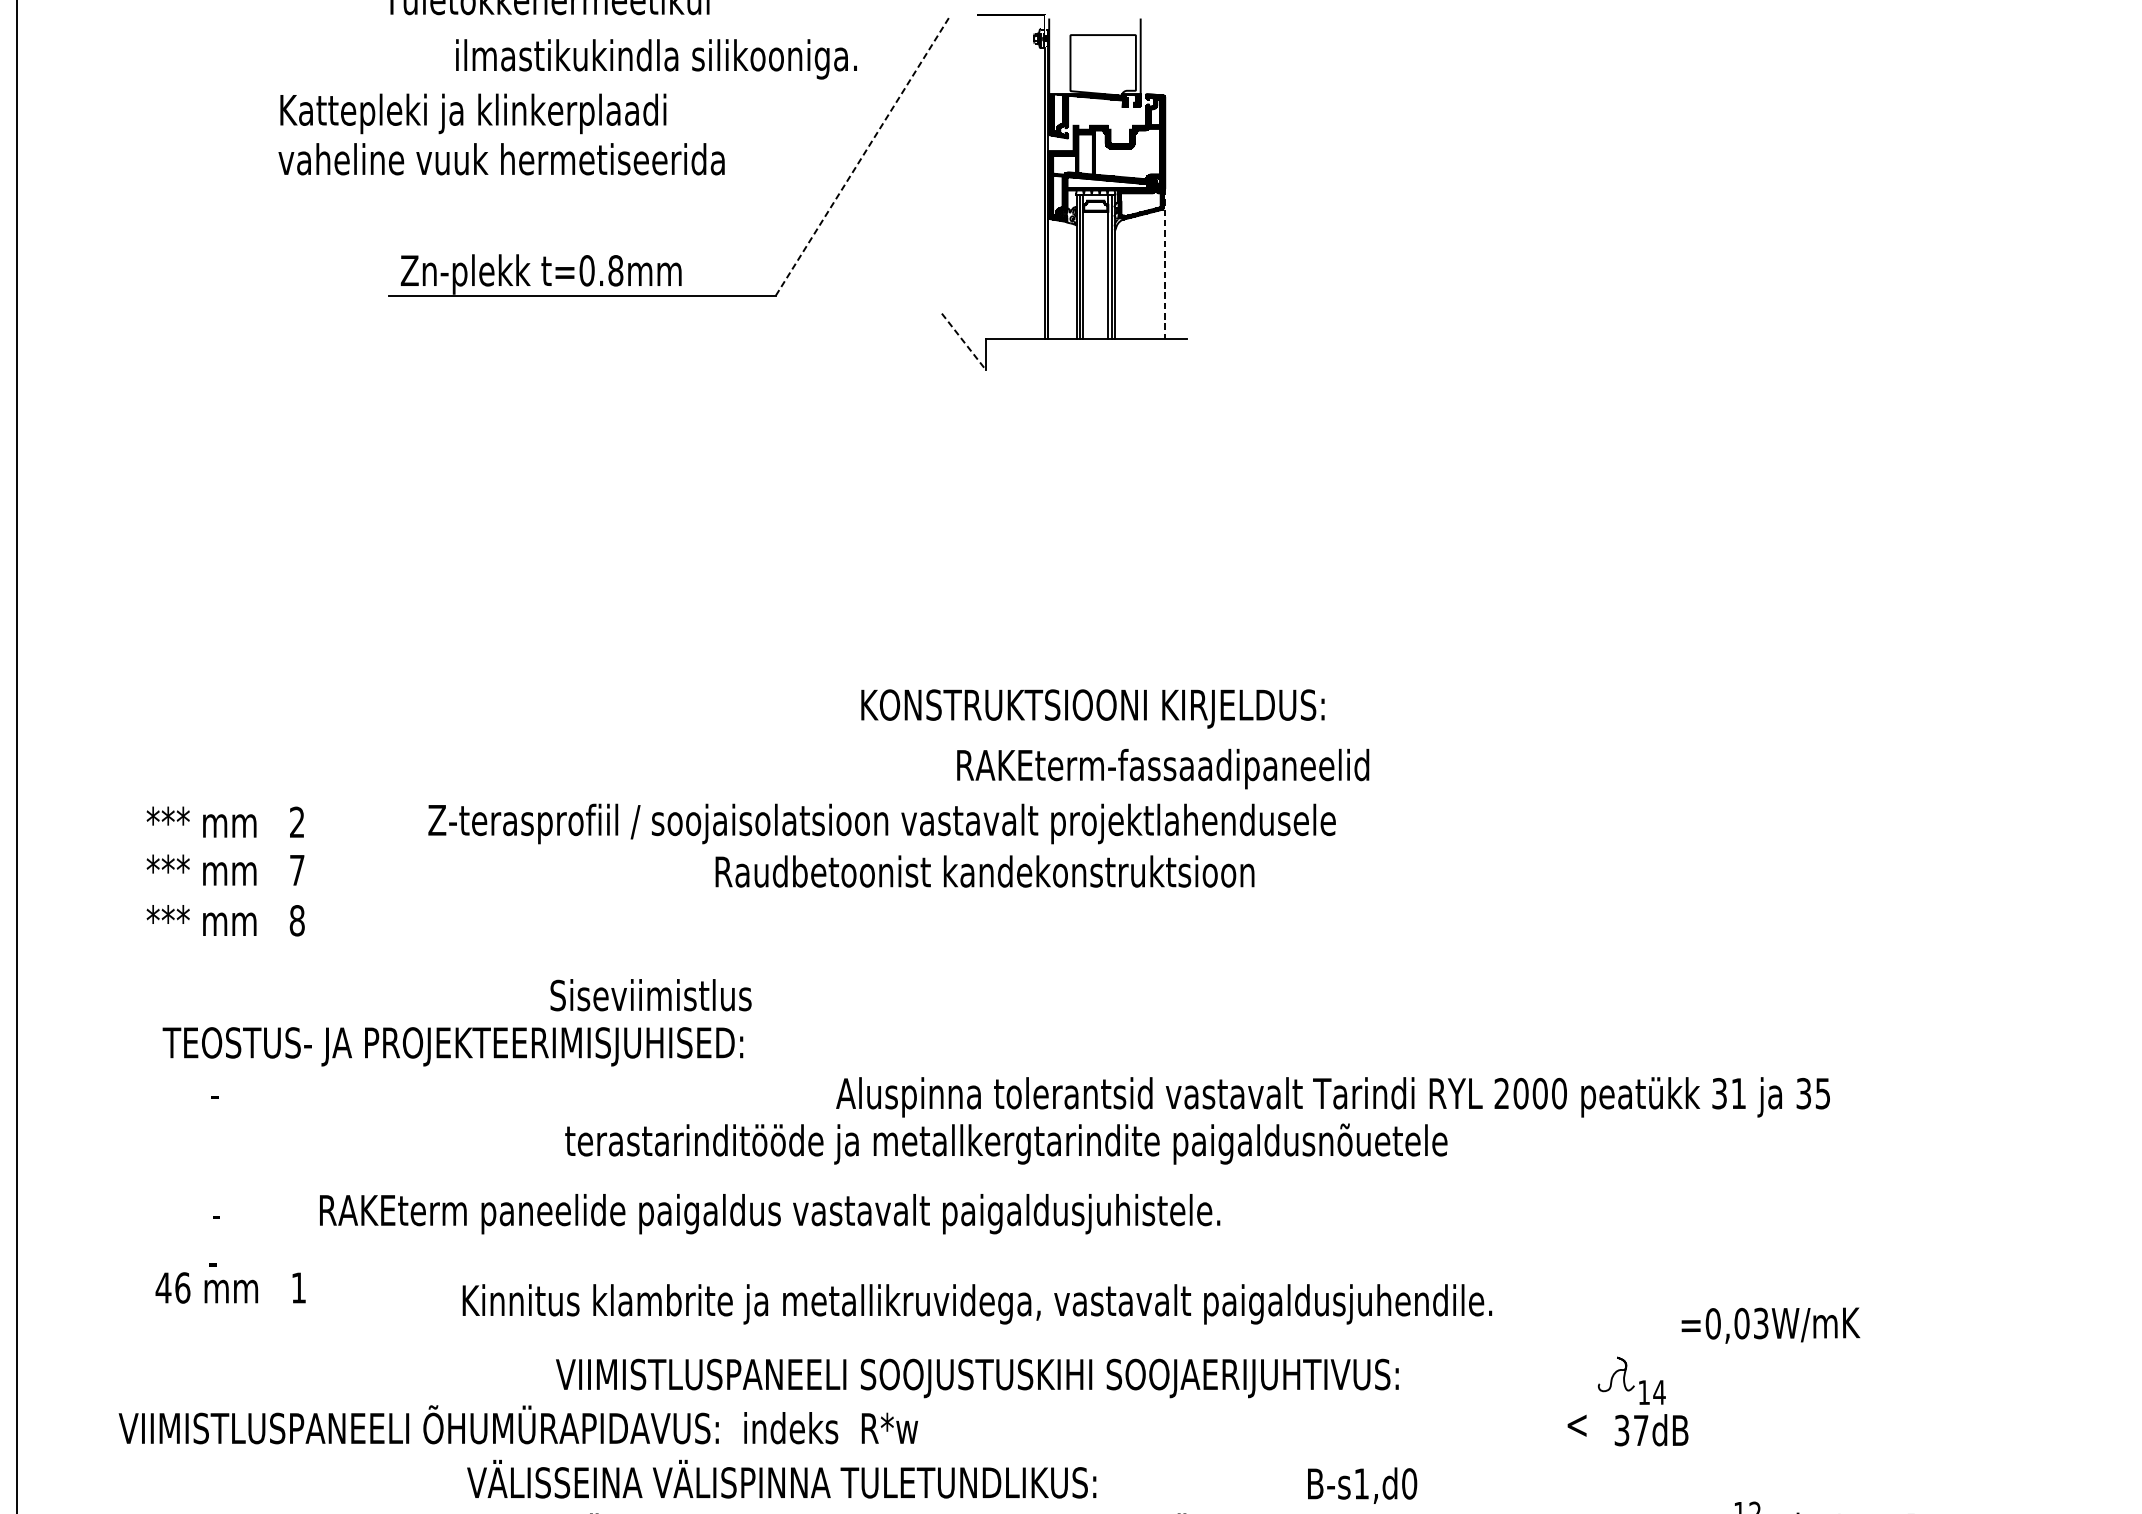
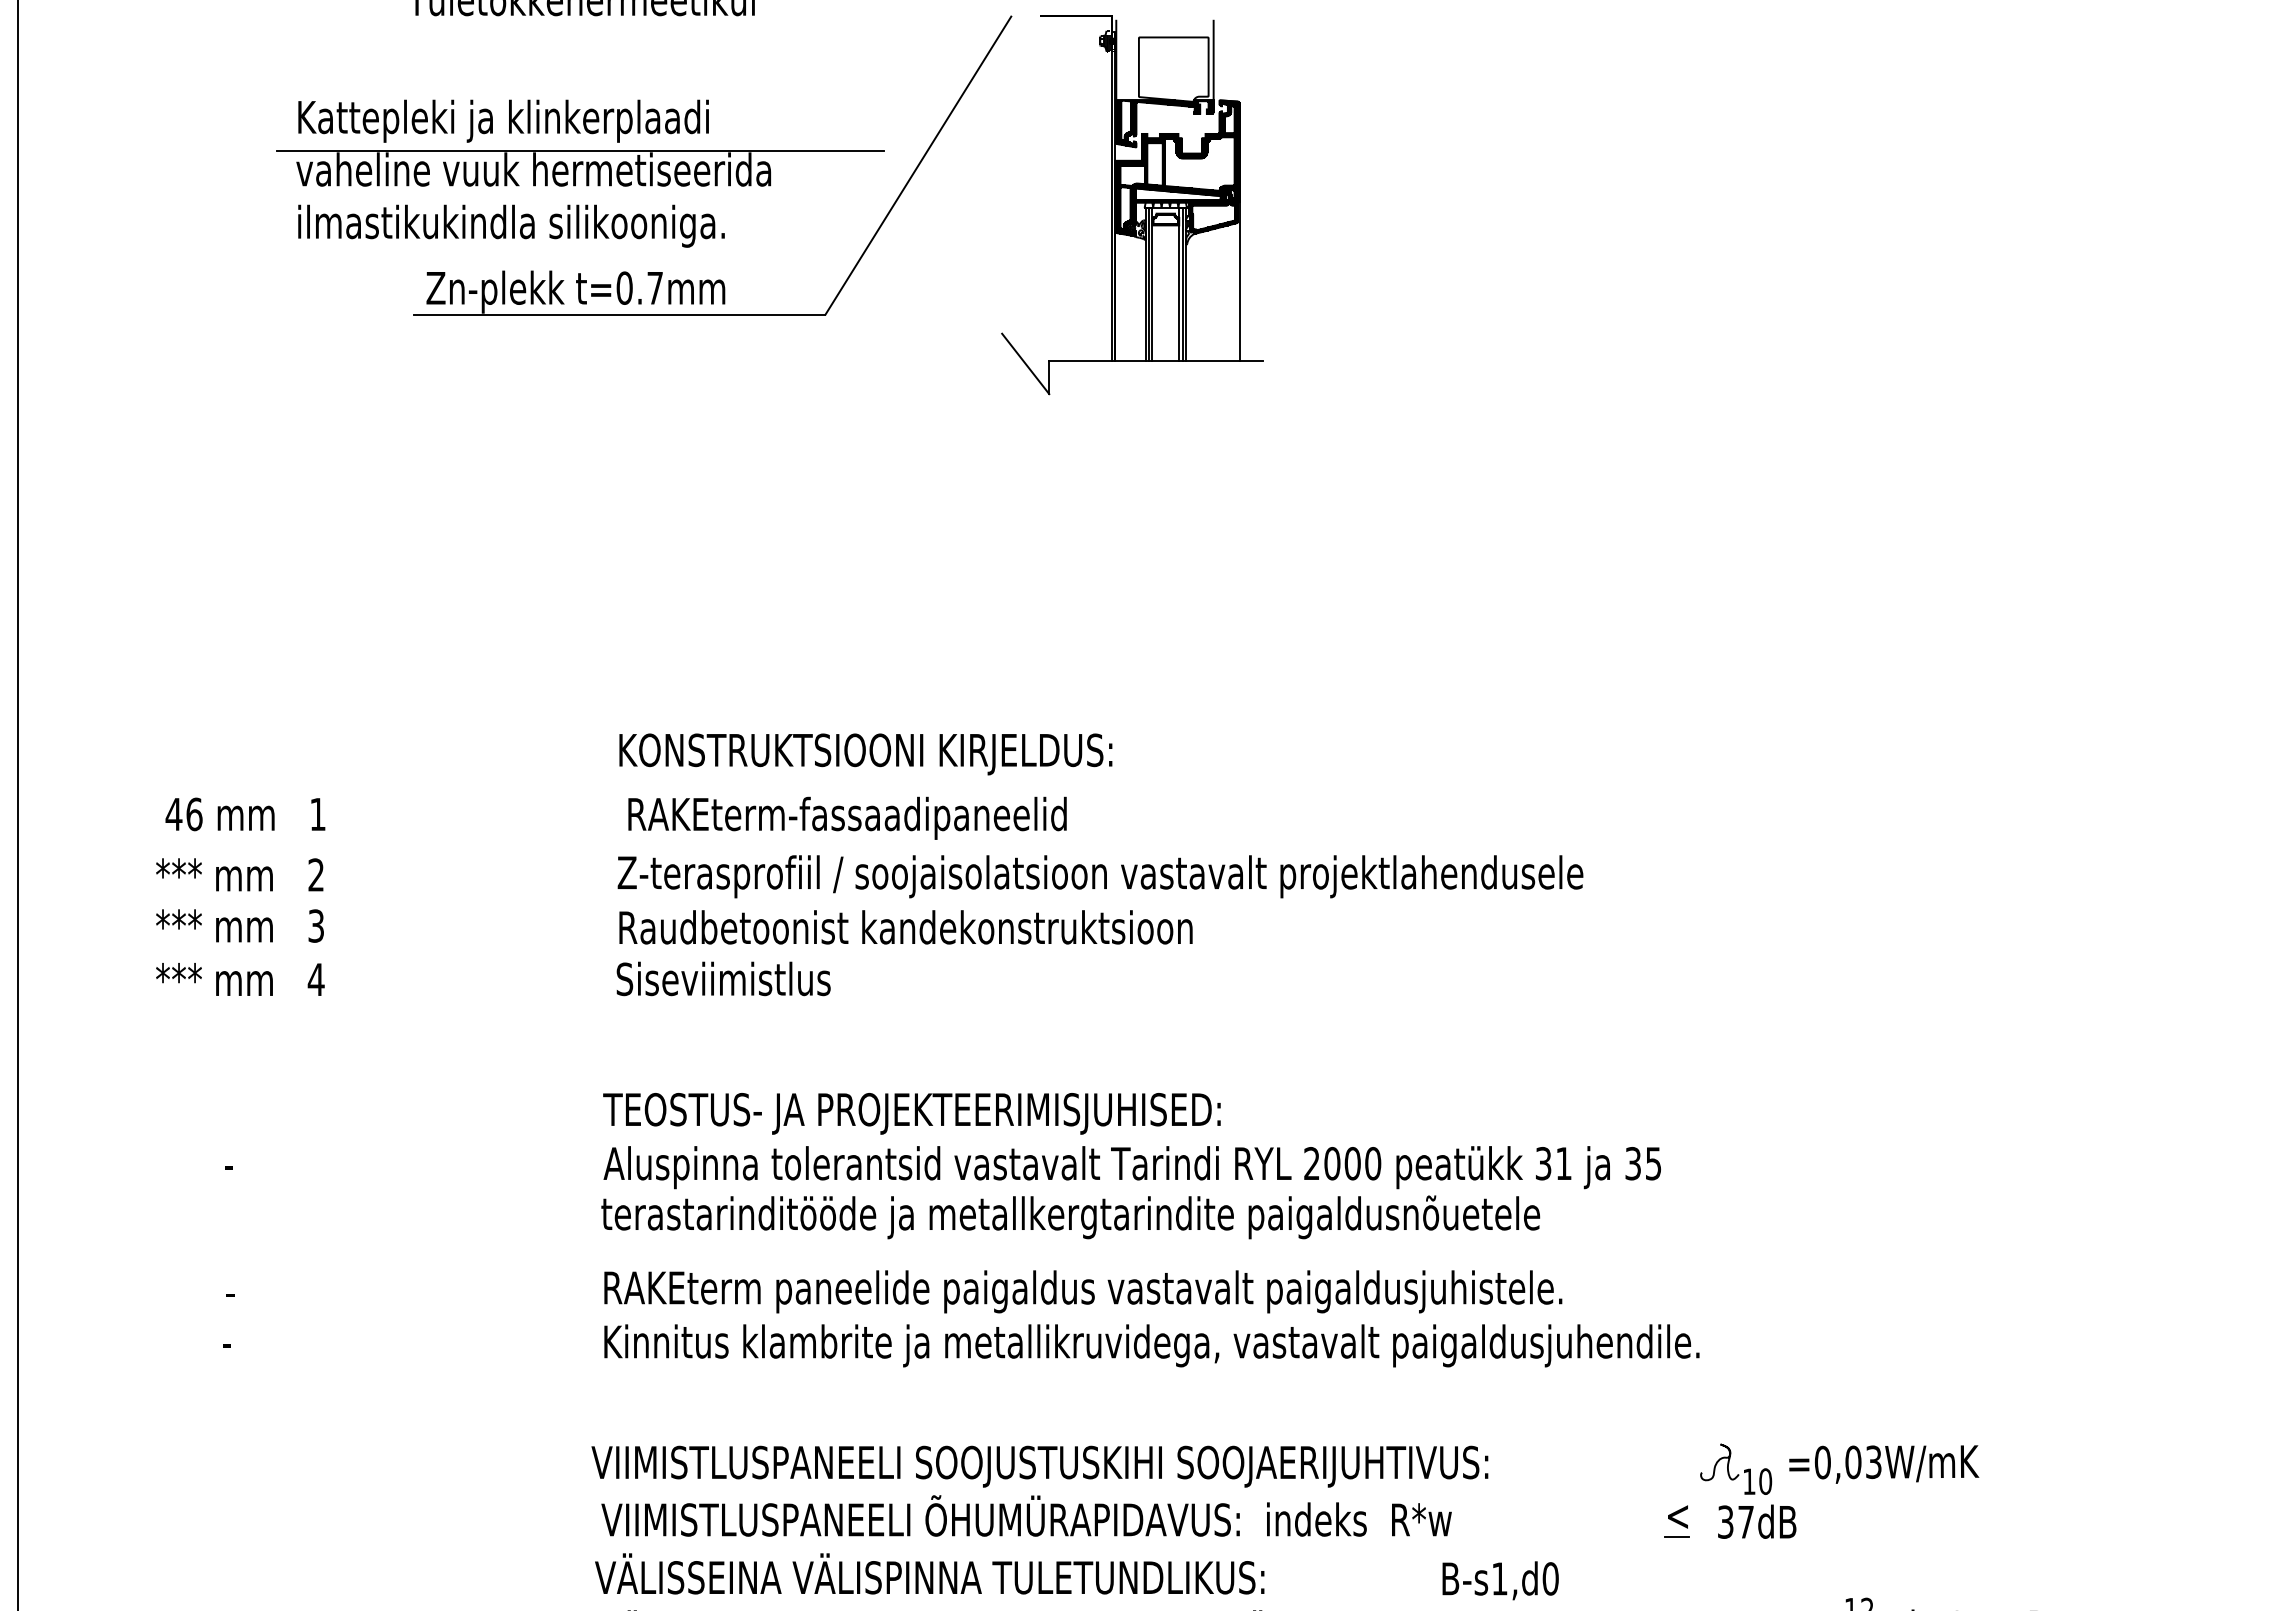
text: (656, 58) -> (511, 225), moved
line: (545, 141) -> (580, 150), added
line: (863, 155) -> (918, 165), dashed -> solid
line: (1164, 263) -> (1239, 280), dashed -> solid
text: (616, 270) -> (655, 287), t=0.8mm -> t=0.7mm
line: (964, 342) -> (1026, 364), dashed -> solid
text: (1092, 709) -> (865, 754), moved
text: (1163, 768) -> (847, 817), moved
text: (882, 823) -> (1100, 876), moved
text: (296, 869) -> (315, 925), 7 -> 3
text: (984, 871) -> (905, 927), moved
text: (296, 920) -> (315, 979), 8 -> 4
text: (650, 994) -> (723, 978), moved
text: (452, 1046) -> (911, 1113), moved
text: (1332, 1097) -> (1131, 1167), moved
text: (770, 1213) -> (1083, 1291), moved
text: (230, 1288) -> (245, 814), moved
text: (977, 1304) -> (1151, 1345), moved
text: (1771, 1325) -> (1884, 1464), moved
text: (1659, 1392) -> (1765, 1481), 14 -> 10
text: (518, 1424) -> (1026, 1515), moved
line: (1575, 1445) -> (1676, 1537), added
text: (781, 1478) -> (929, 1573), moved
text: (1362, 1485) -> (1500, 1580), moved

